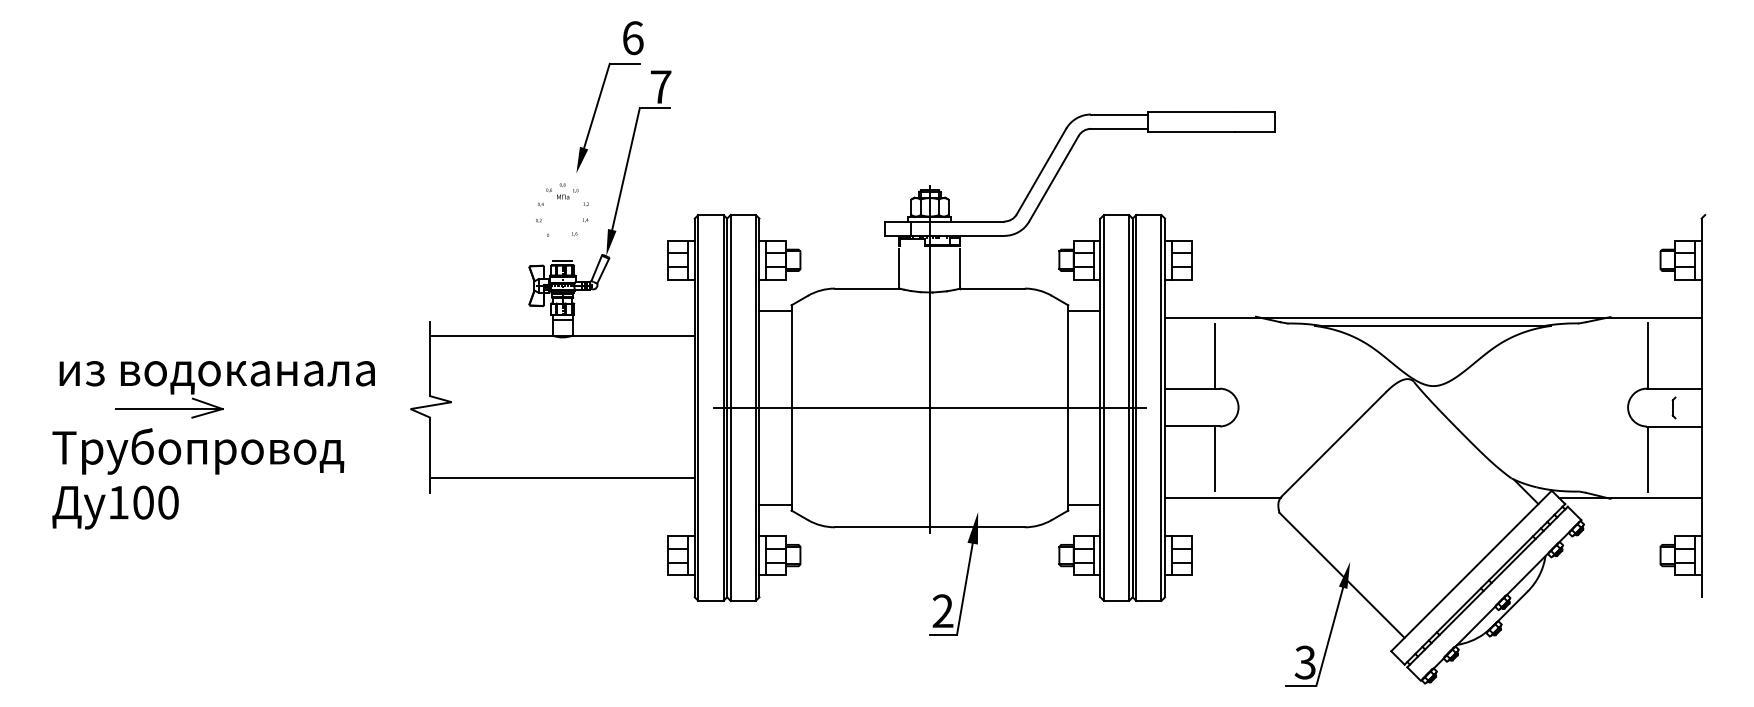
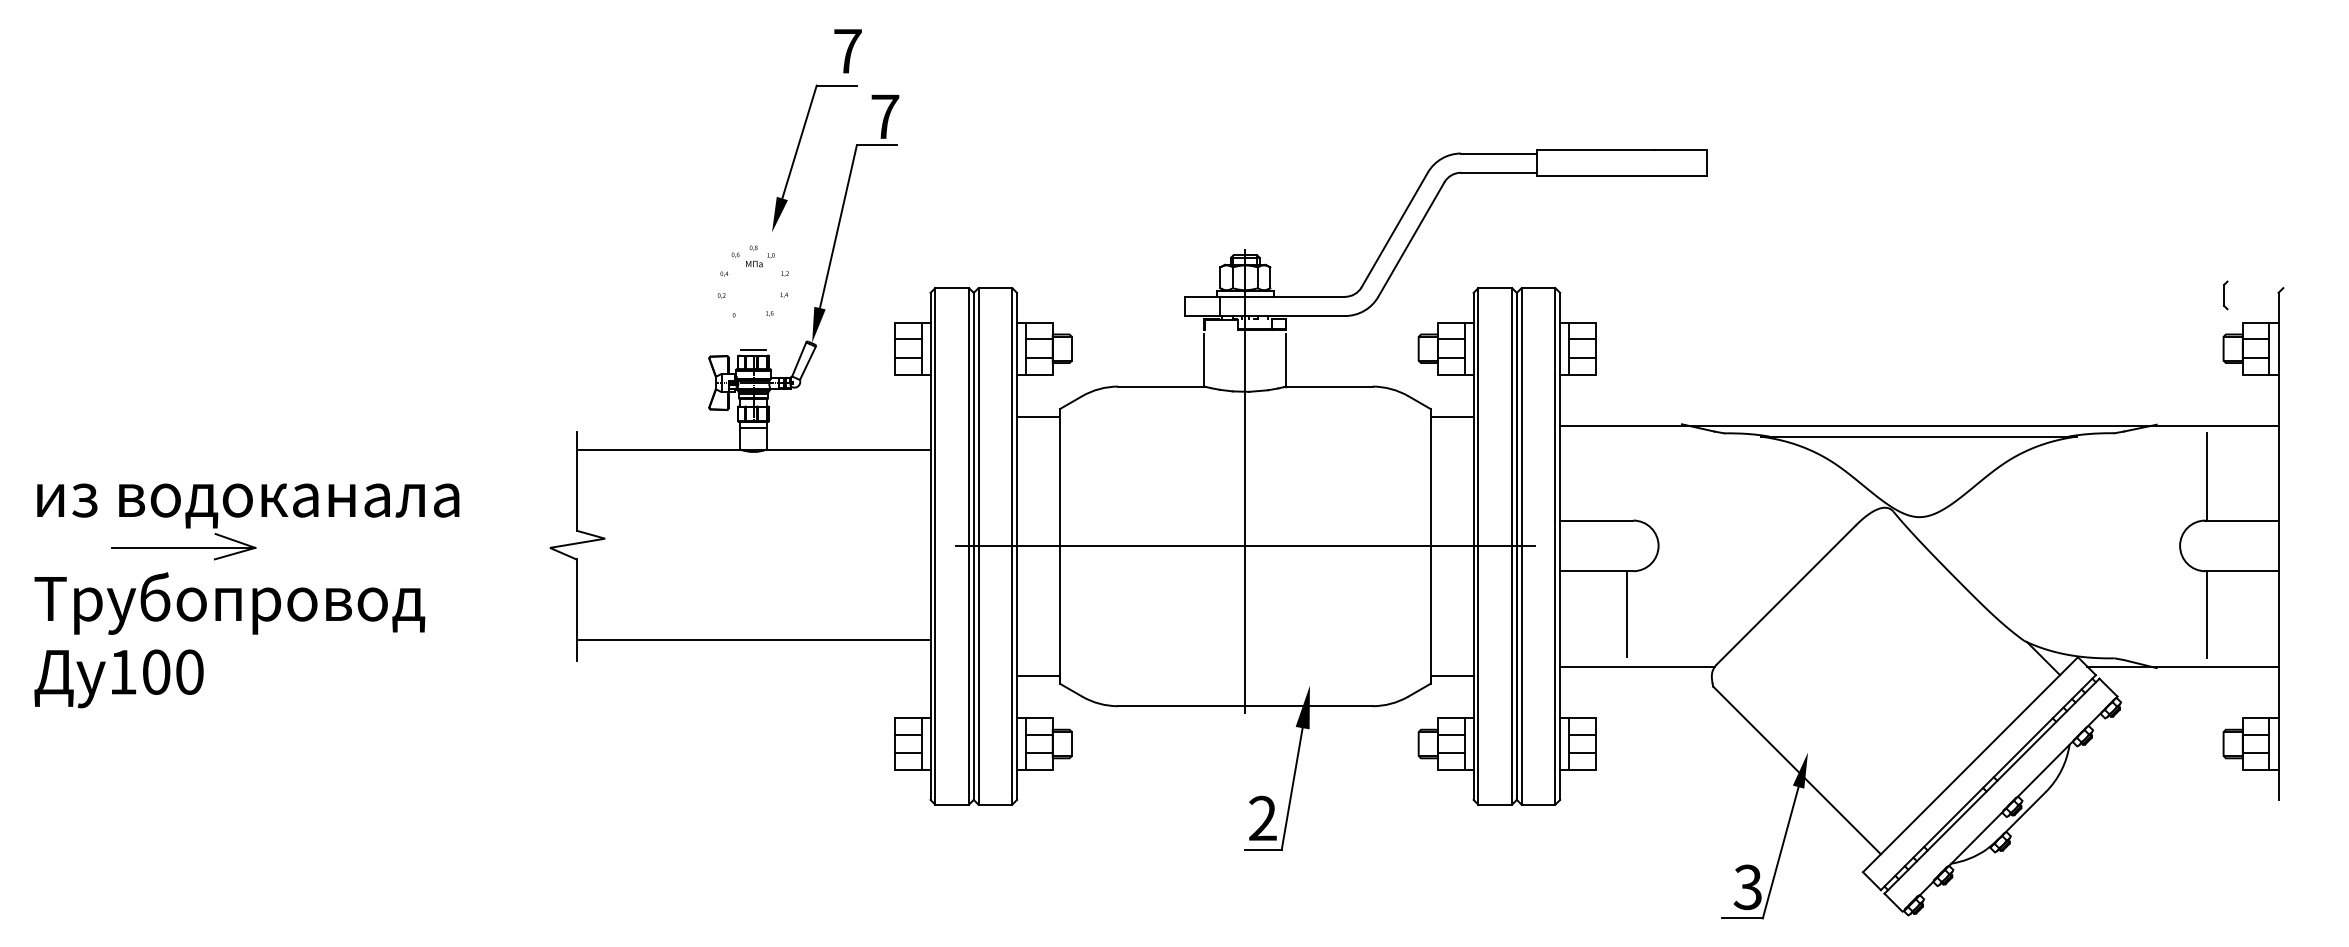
text: (633, 38) -> (848, 51), 6 -> 7
line: (1215, 355) -> (1627, 476), removed
part: (214, 385) -> (244, 516), moved
part: (1673, 408) -> (2225, 295), moved
text: (198, 478) -> (229, 640), moved

